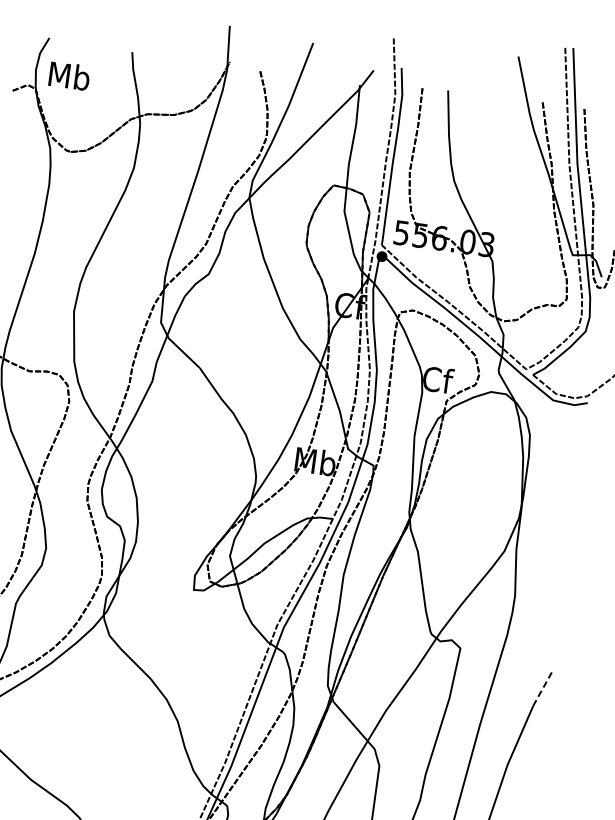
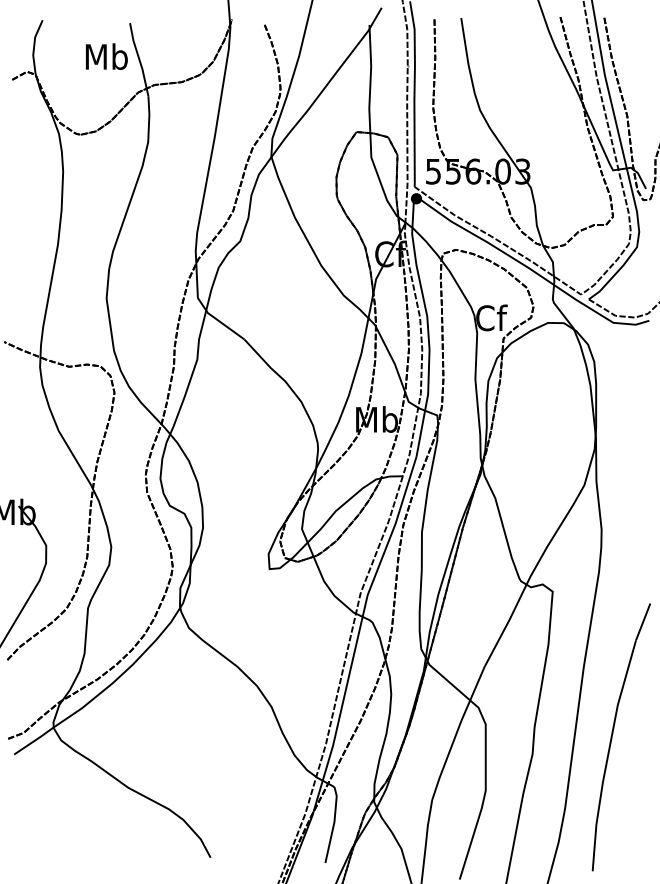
text: (69, 75) -> (106, 56), moved
line: (542, 688) -> (643, 621), dashed -> solid

